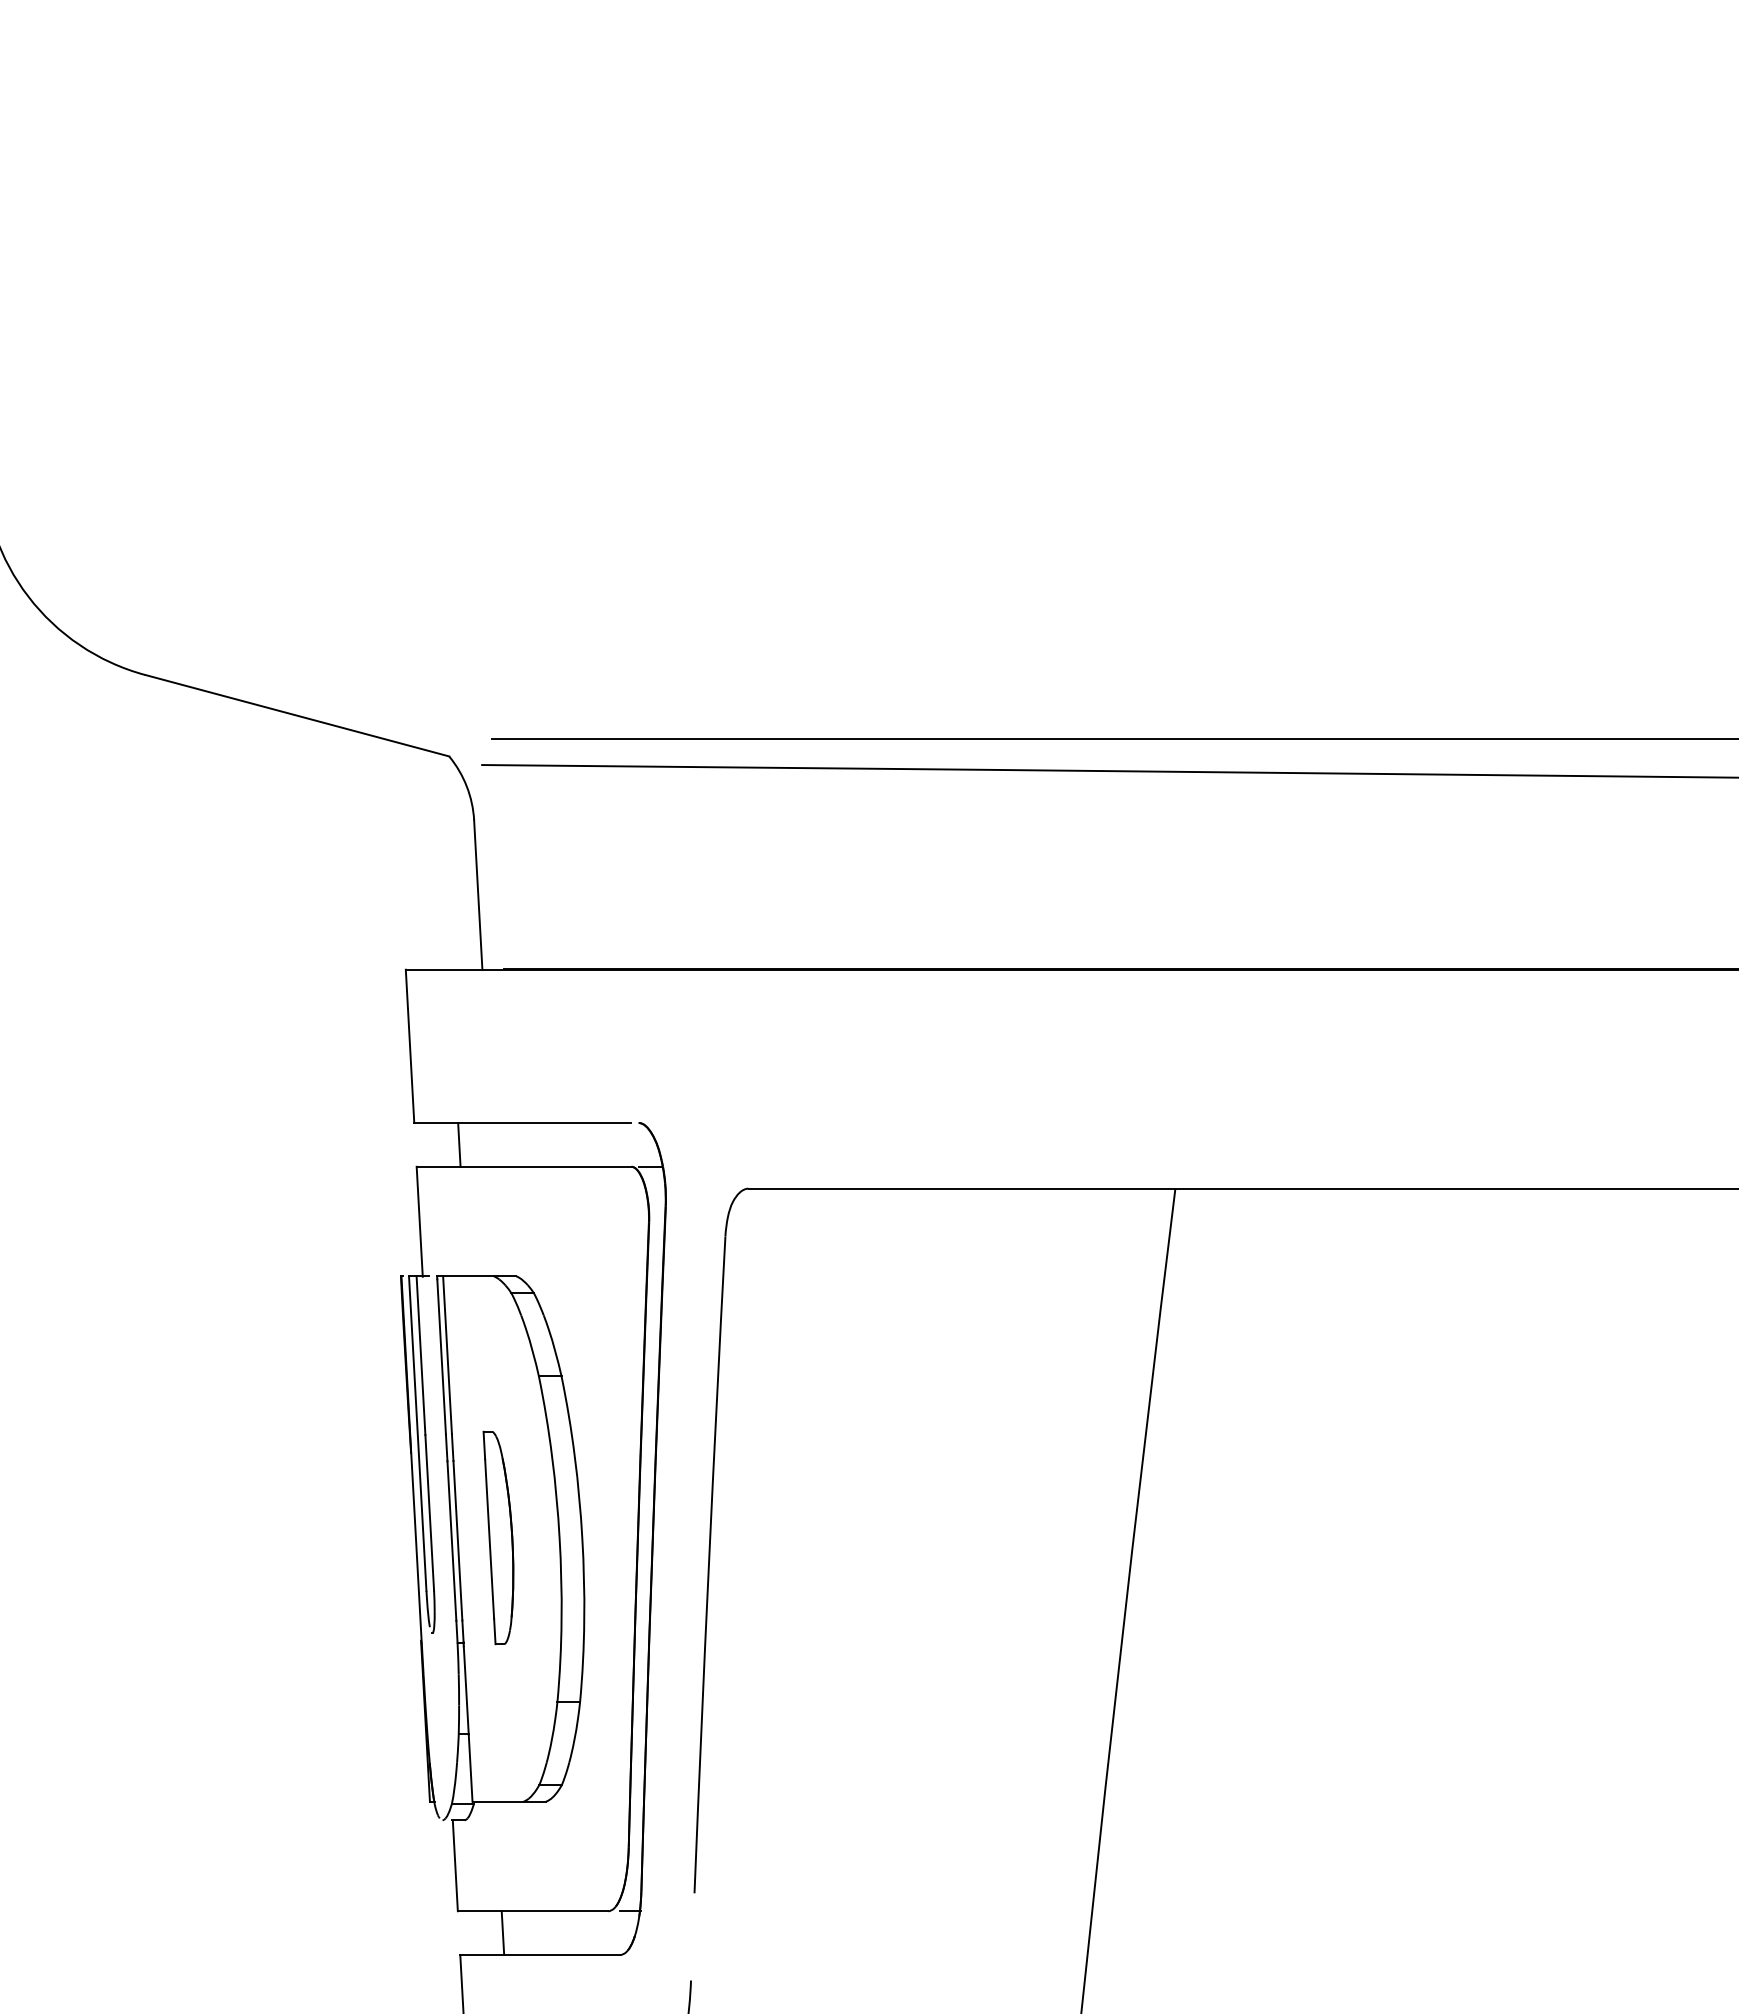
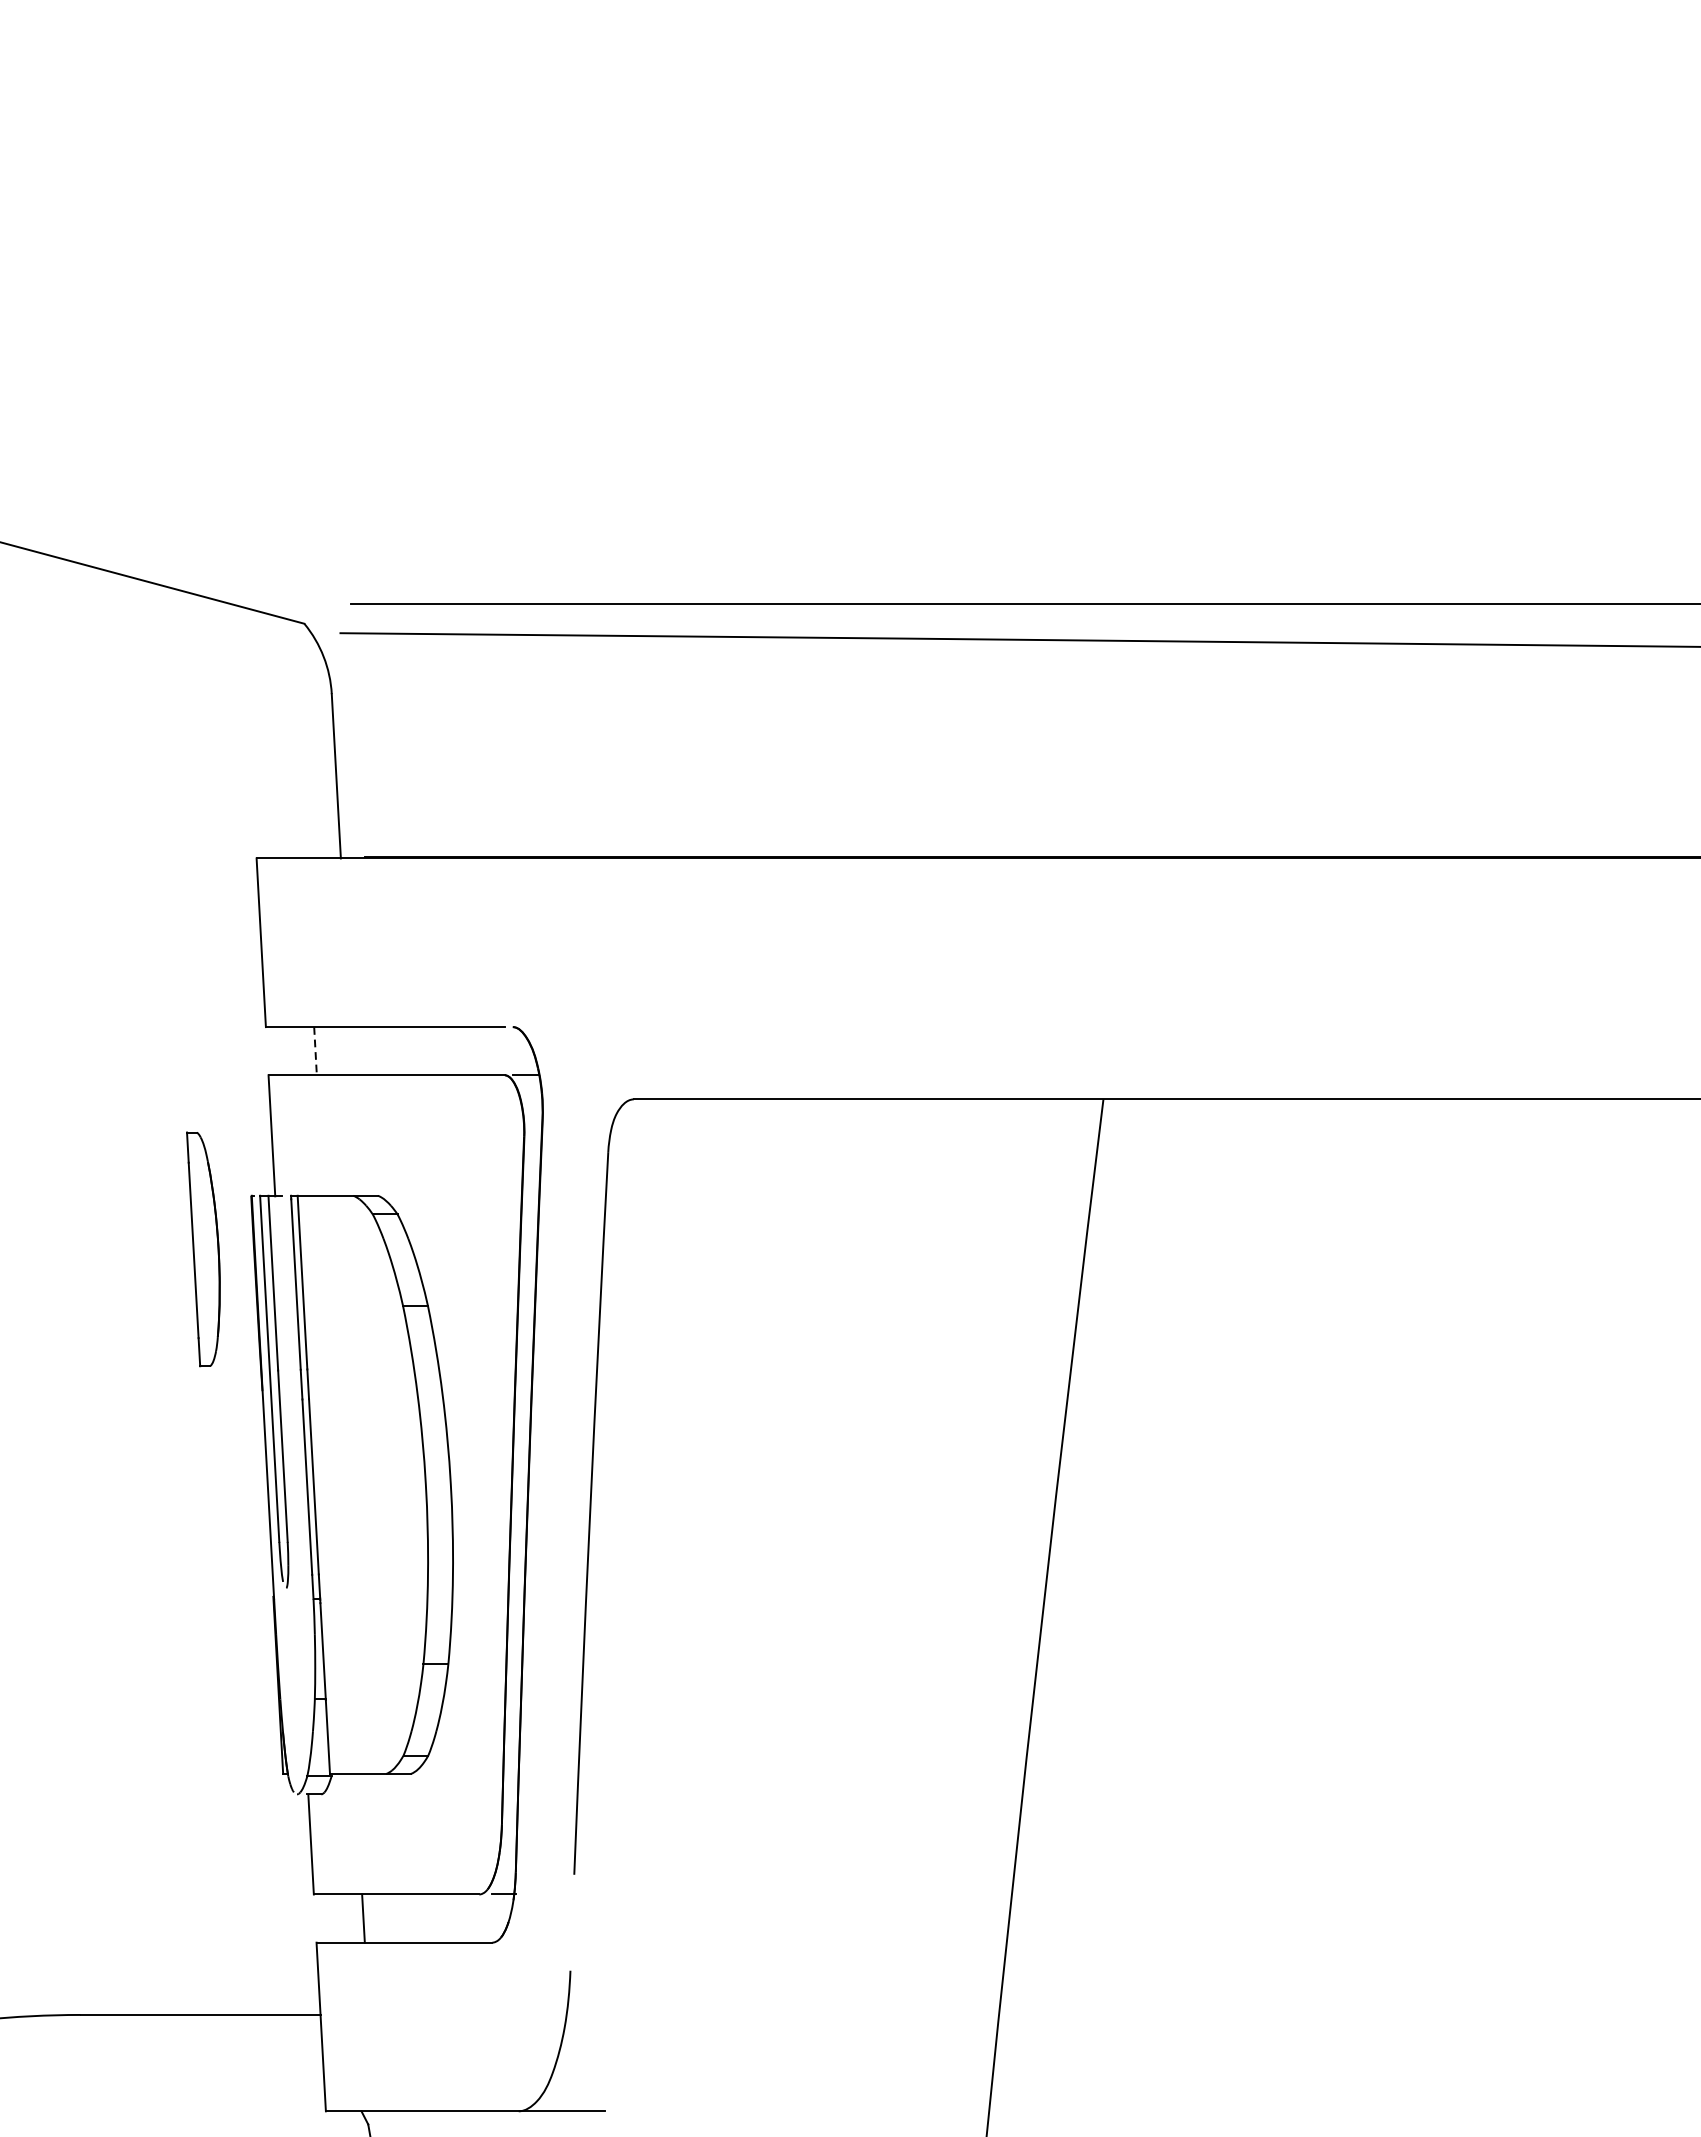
line: (459, 1144) -> (315, 1050), solid -> dashed
part: (498, 1537) -> (203, 1248), moved

